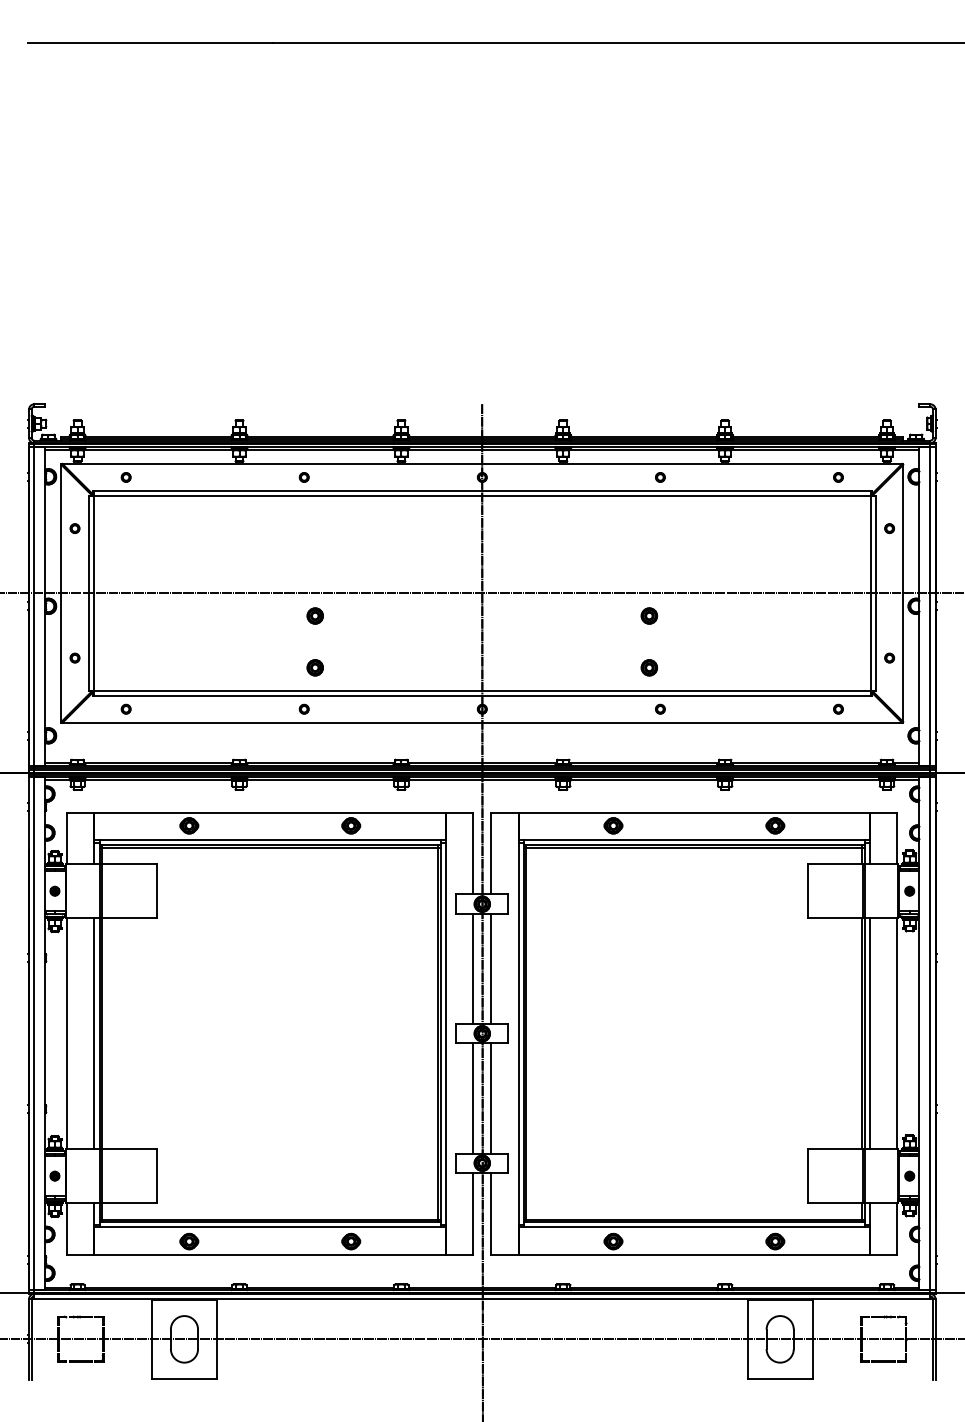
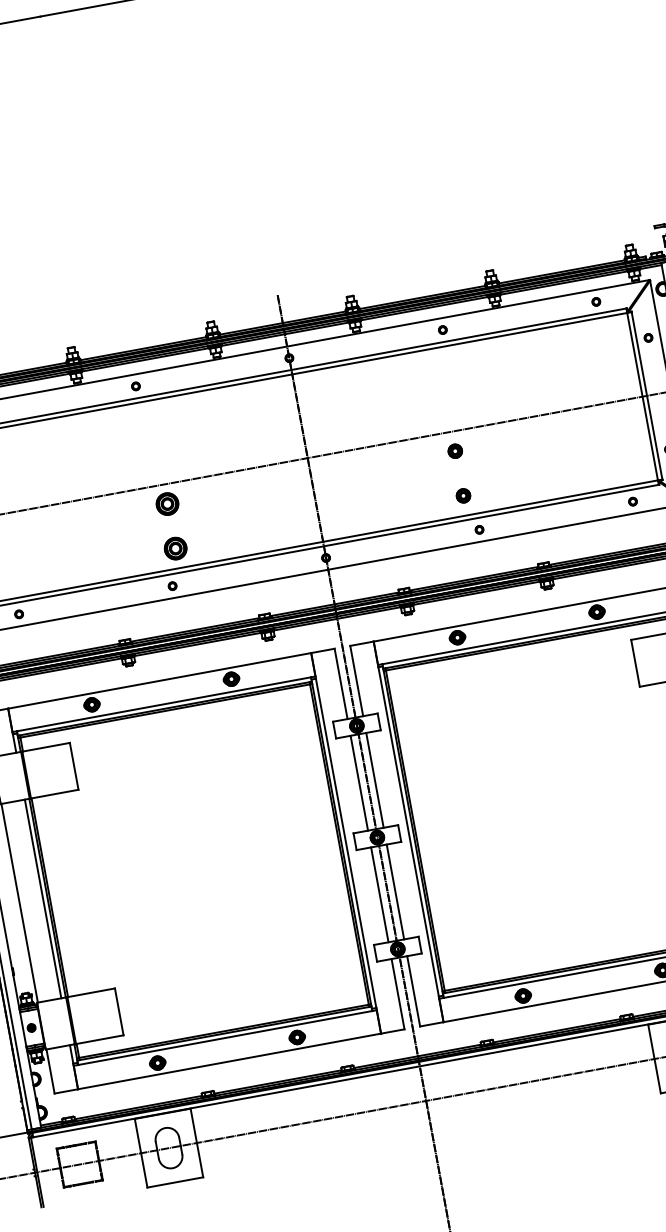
part: (314, 615) -> (166, 503), size x1.6
part: (314, 667) -> (174, 548), size x1.6

